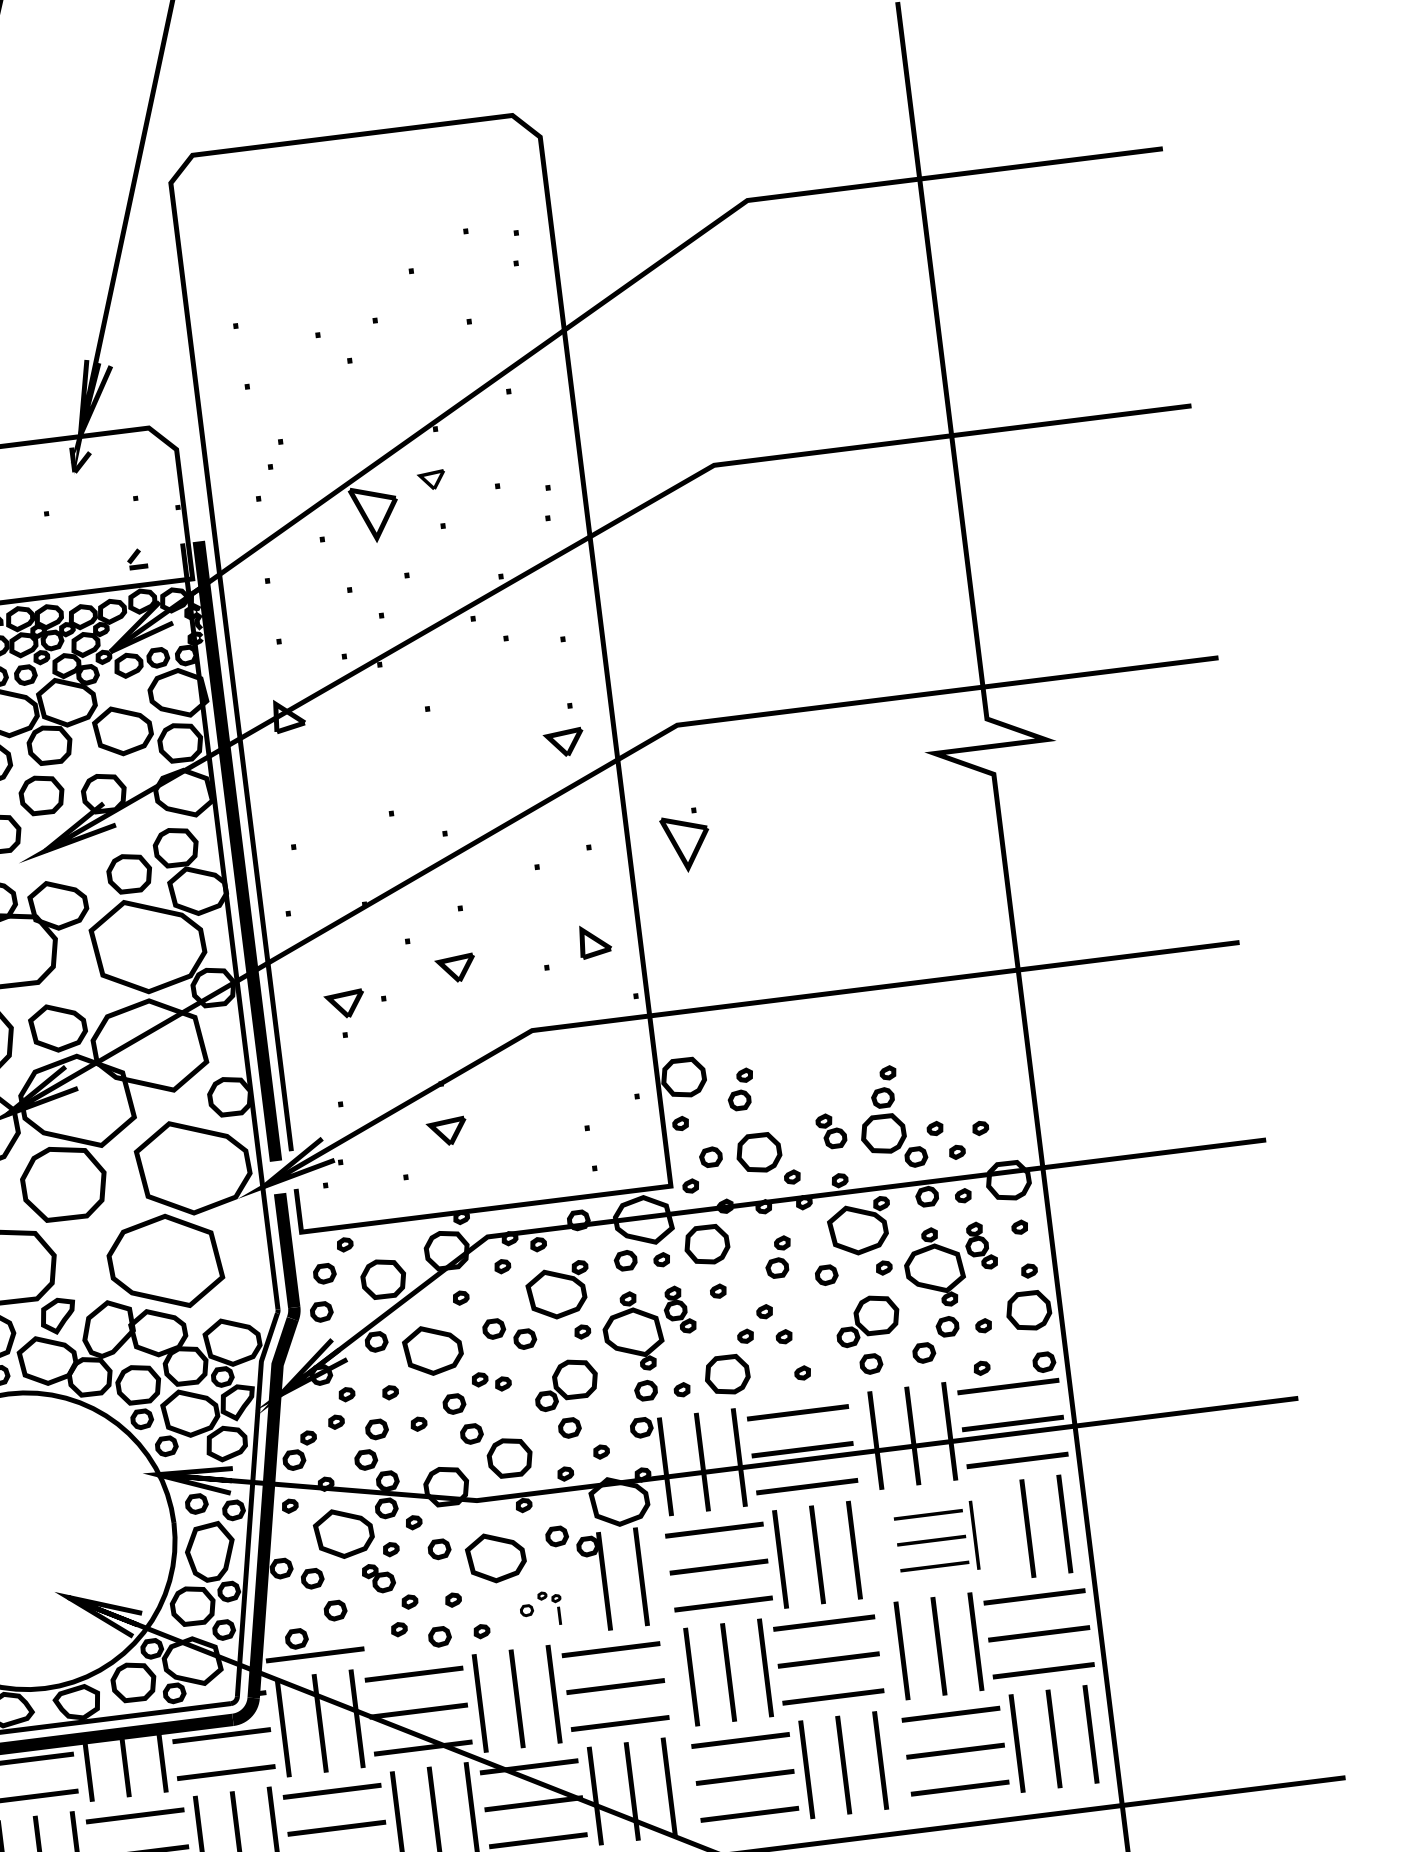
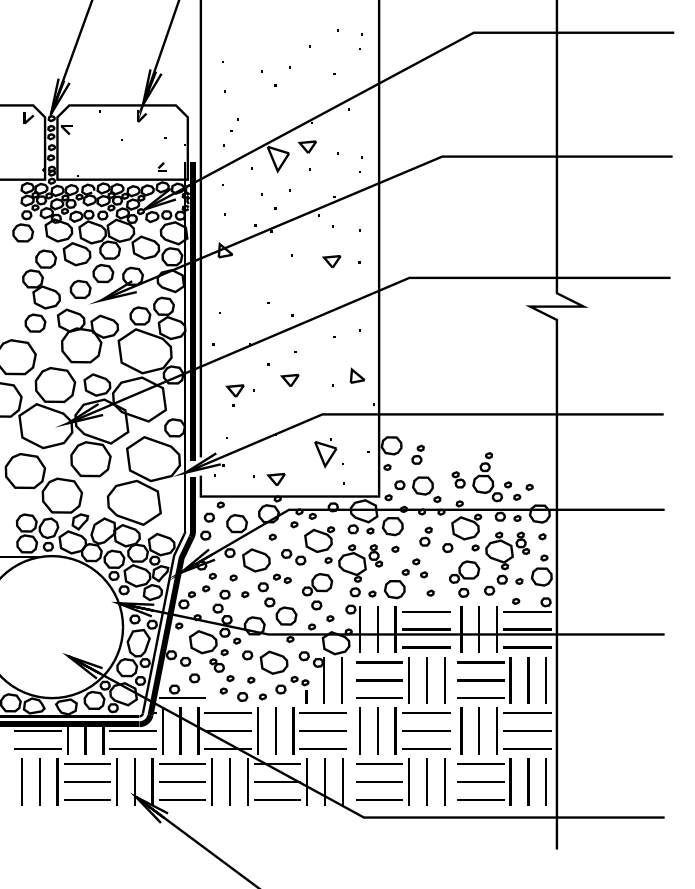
part: (430, 479) -> (306, 146), size x1.43
part: (563, 742) -> (331, 261), moved
part: (685, 841) -> (325, 453), moved
part: (445, 1129) -> (275, 478), moved
part: (936, 1540) -> (484, 680), size x1.43
part: (541, 1608) -> (292, 689), size x1.67

